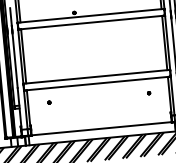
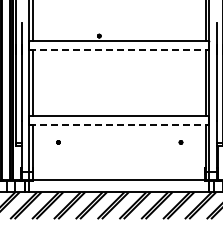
line: (91, 22) -> (119, 49), solid -> dashed
line: (97, 83) -> (119, 124), solid -> dashed

